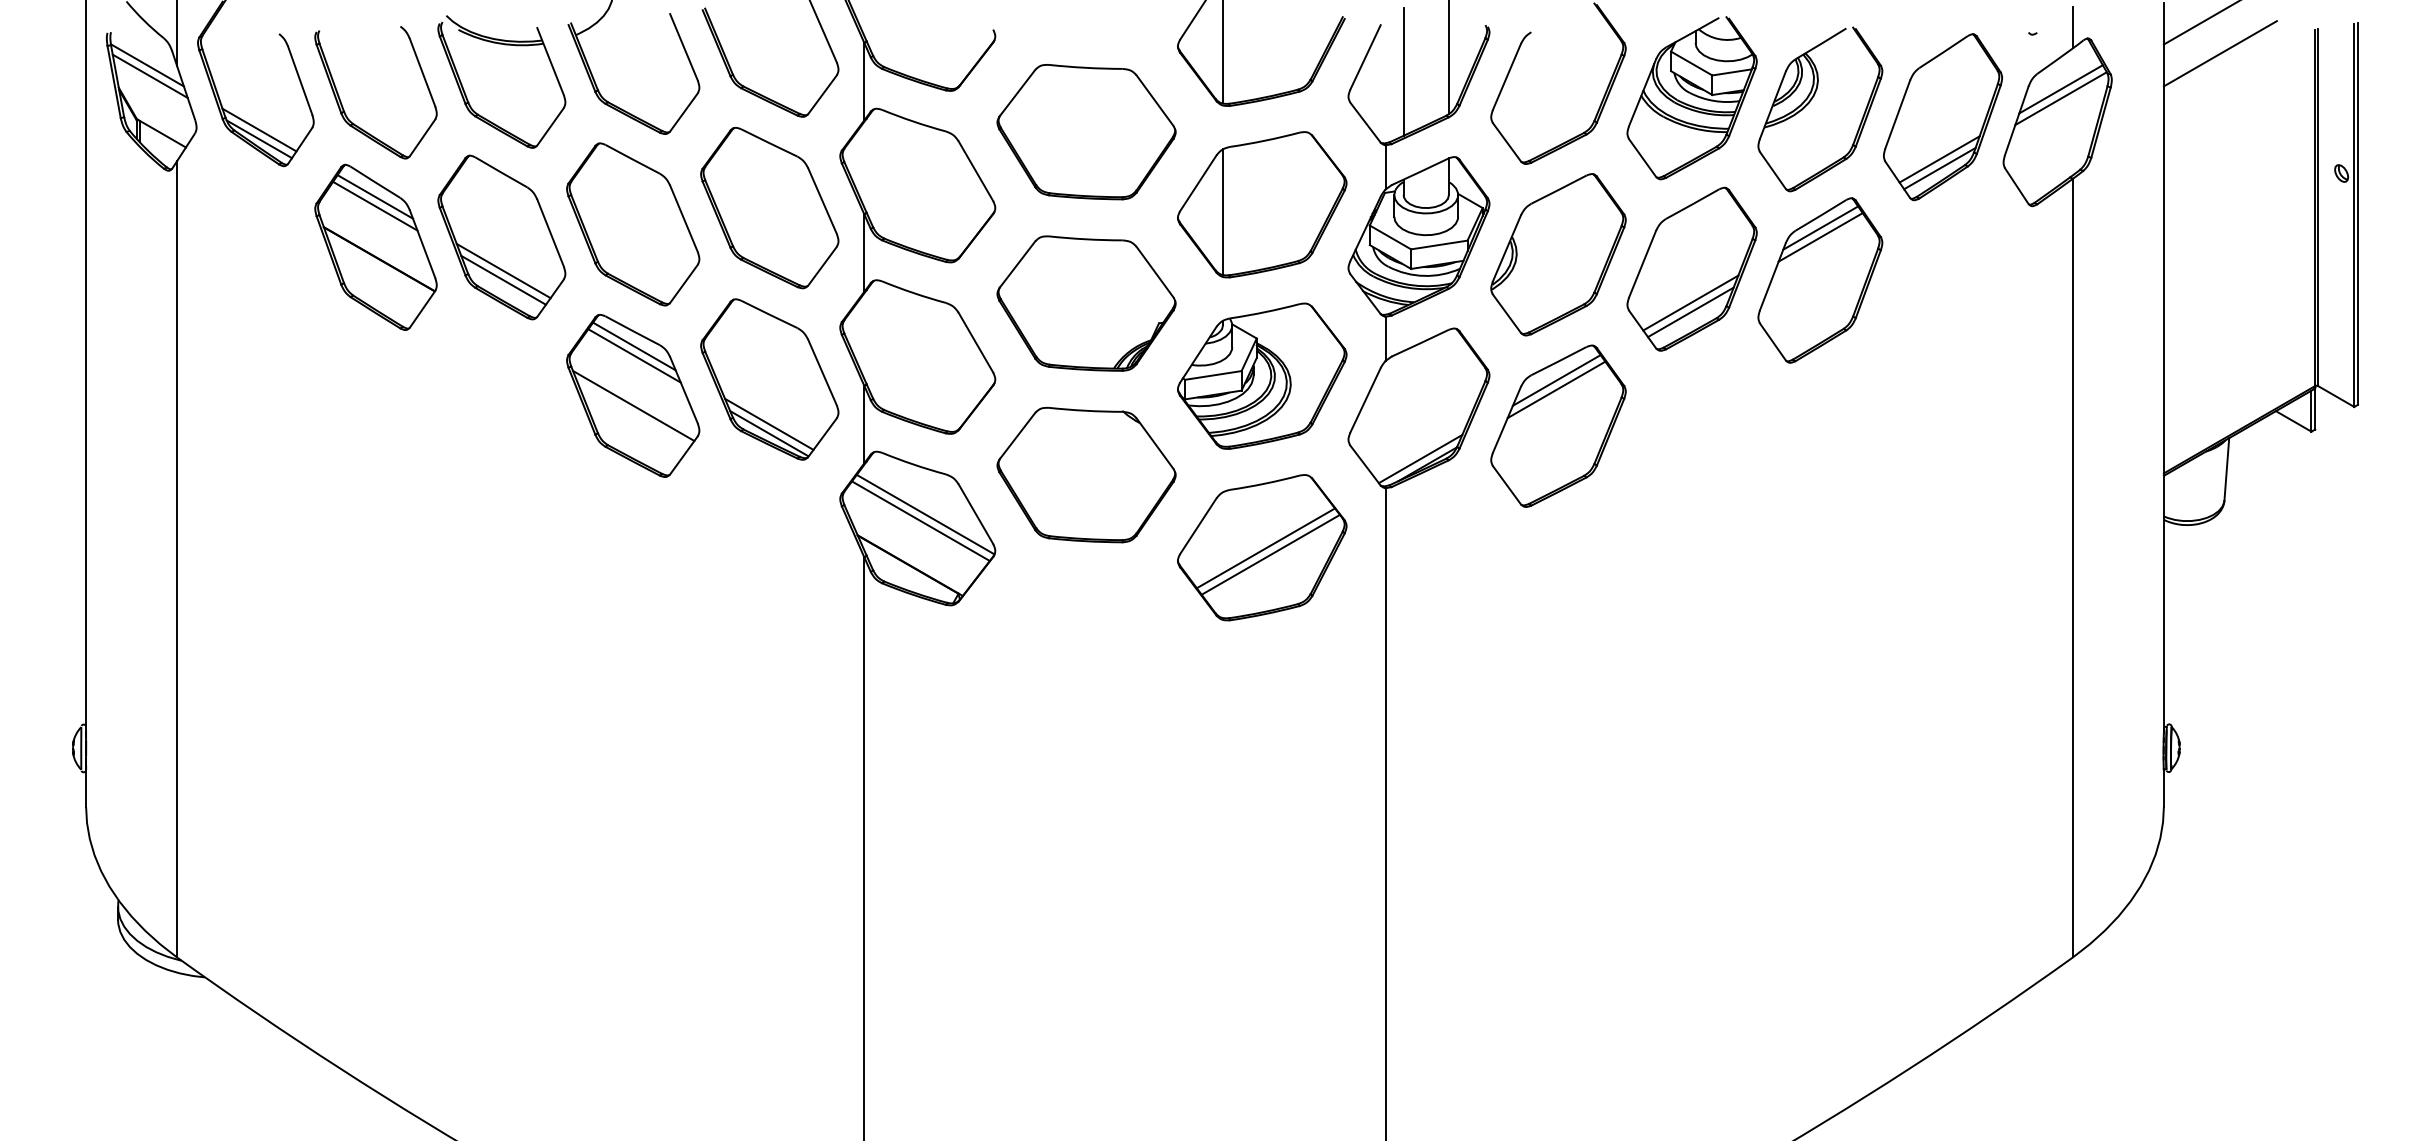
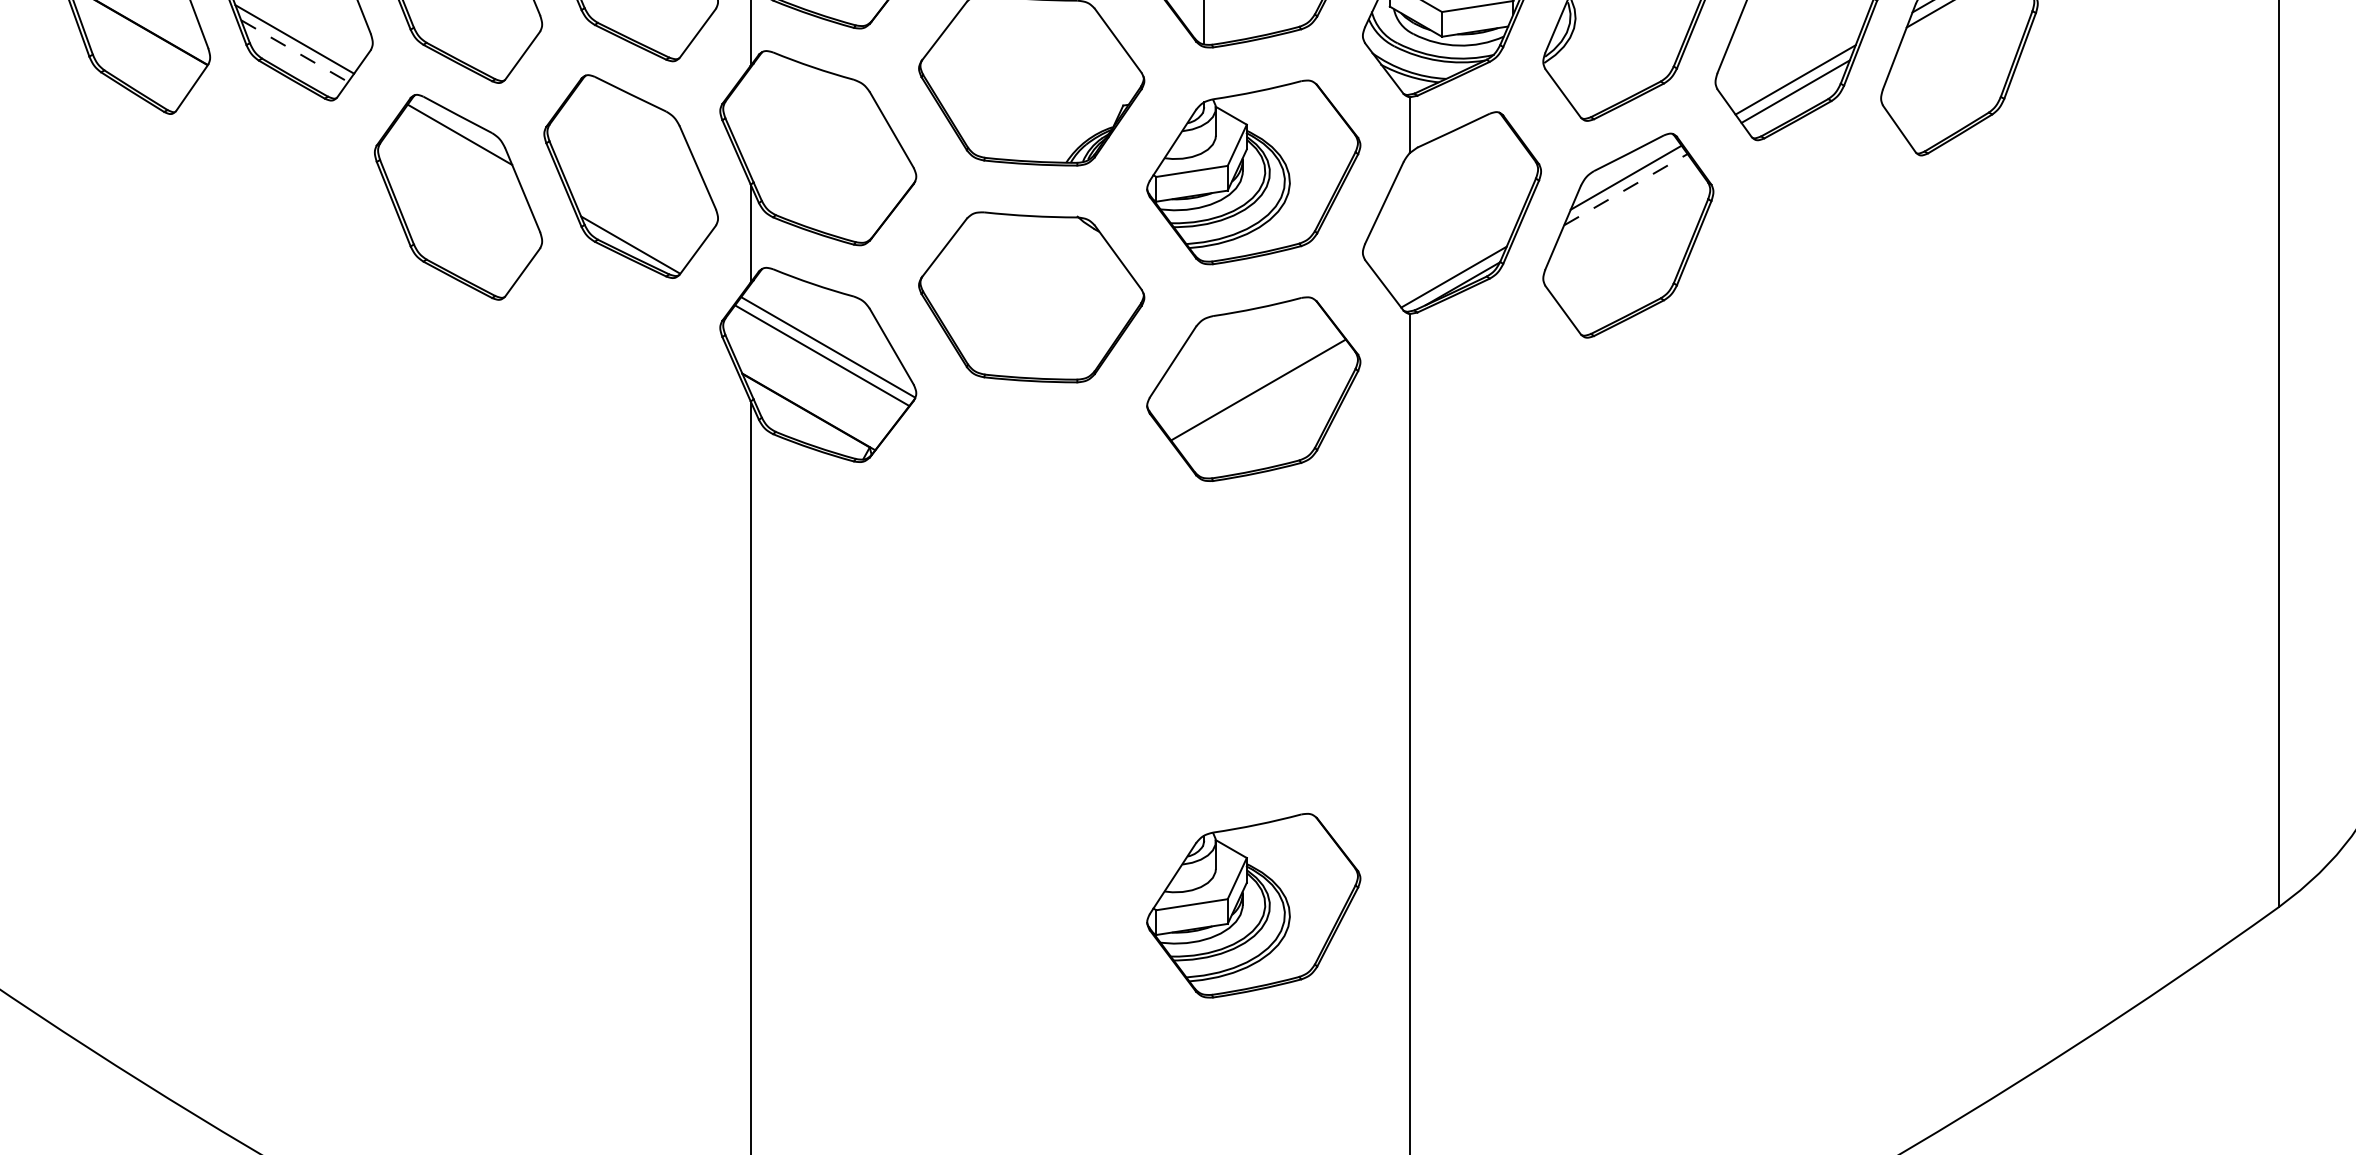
line: (503, 280) -> (294, 51), solid -> dashed
line: (634, 355) -> (460, 146), removed
line: (1556, 389) -> (1625, 189), solid -> dashed
line: (633, 405) -> (458, 209), removed
line: (769, 423) -> (630, 232), removed
line: (1270, 554) -> (1264, 397), removed
part: (1262, 955) -> (1254, 904), added

